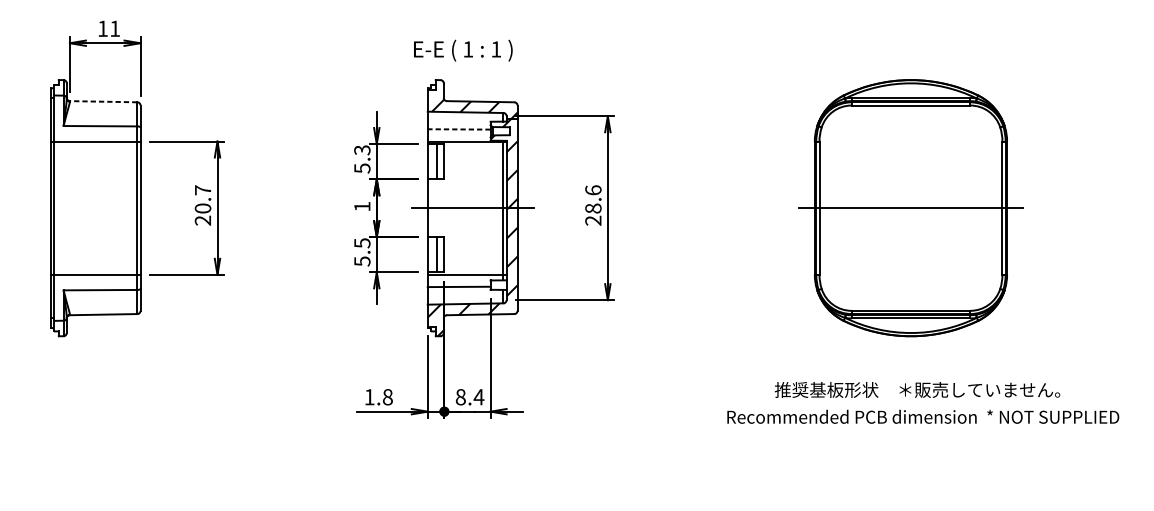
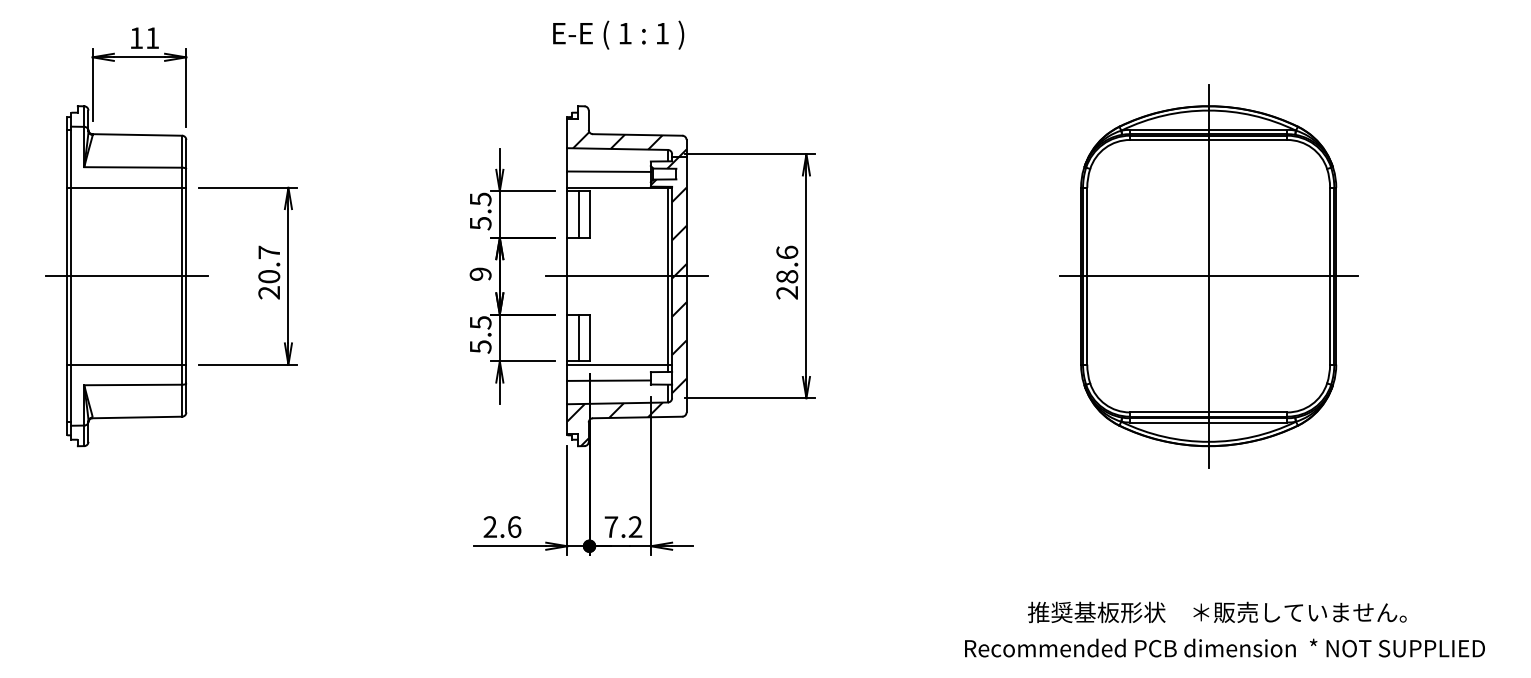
text: (463, 50) -> (618, 34), moved
line: (103, 101) -> (137, 134), dashed -> solid
line: (459, 129) -> (609, 171), dashed -> solid
text: (362, 149) -> (480, 198), 5.3 -> 5.5
text: (362, 206) -> (480, 273), 1 -> 9
line: (910, 207) -> (1208, 275), added
line: (95, 208) -> (126, 276), added
text: (378, 396) -> (502, 526), 1.8 -> 2.6
text: (469, 397) -> (623, 527), 8.4 -> 7.2
text: (922, 402) -> (1224, 629), moved

